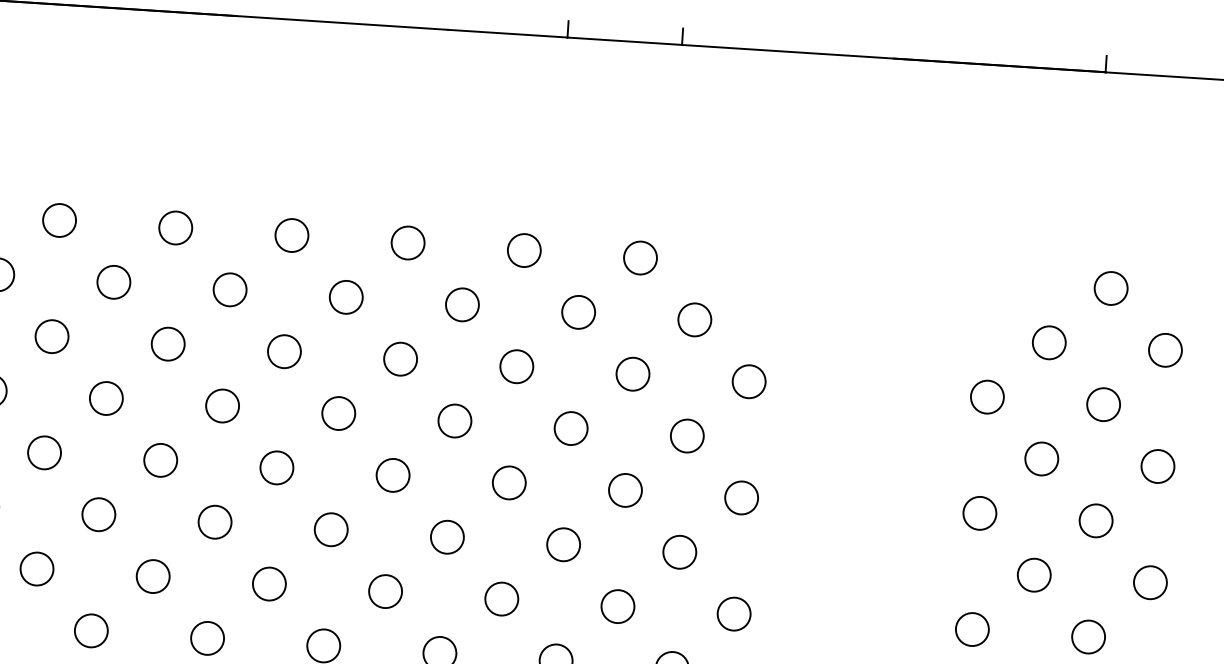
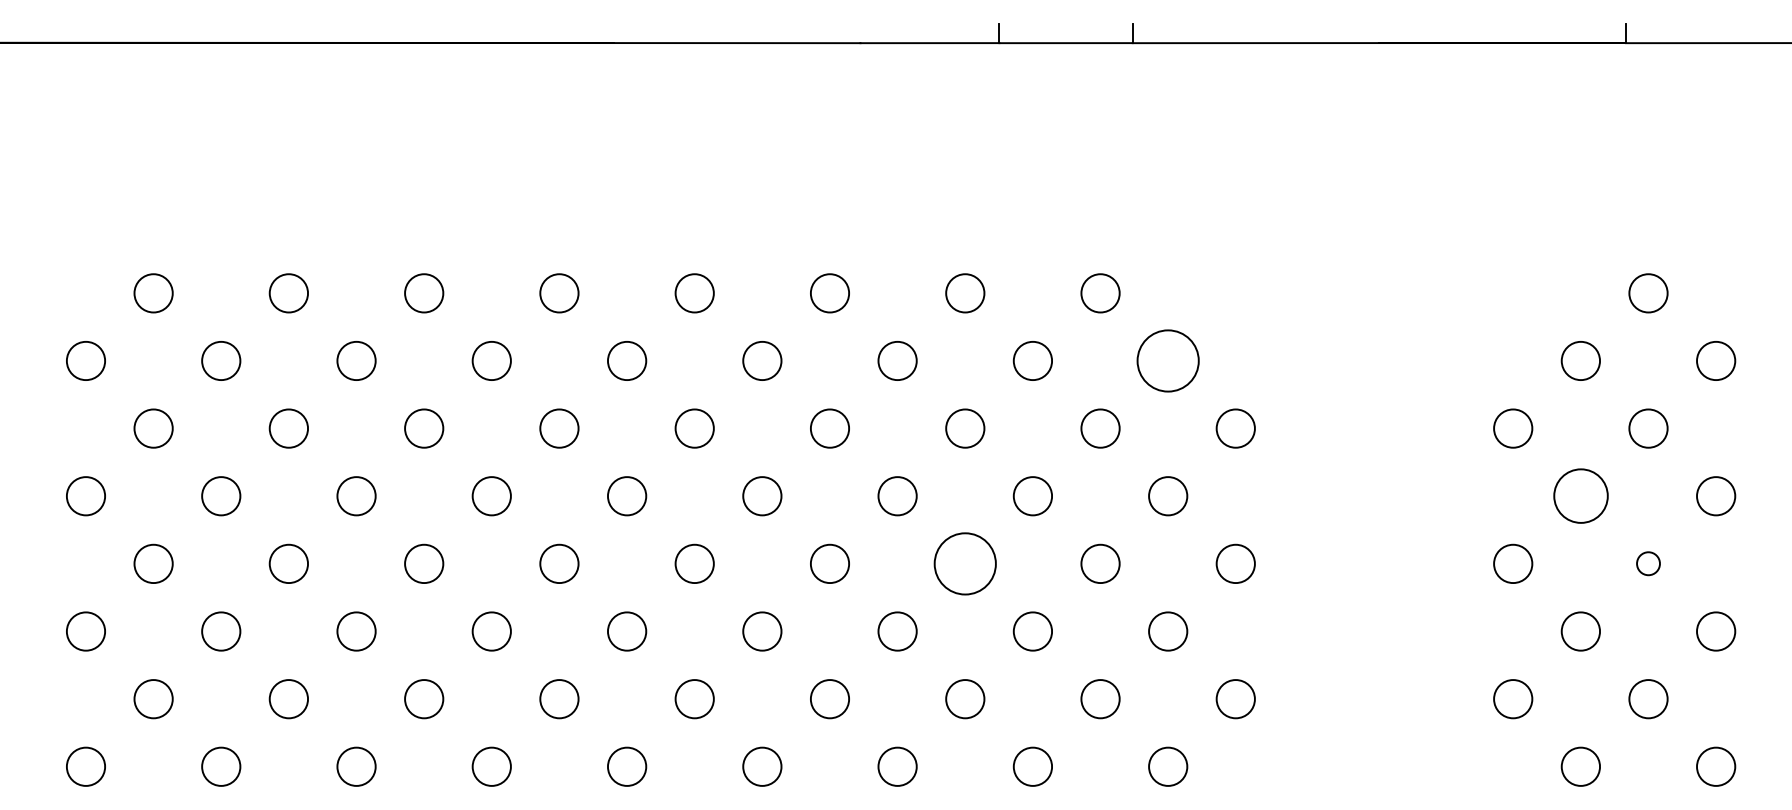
circle: (695, 319) -> (1168, 360), size x1.6
circle: (1041, 459) -> (1580, 496), size x1.4
circle: (509, 482) -> (965, 563), size x1.6
circle: (1096, 520) -> (1648, 563), size x0.6

